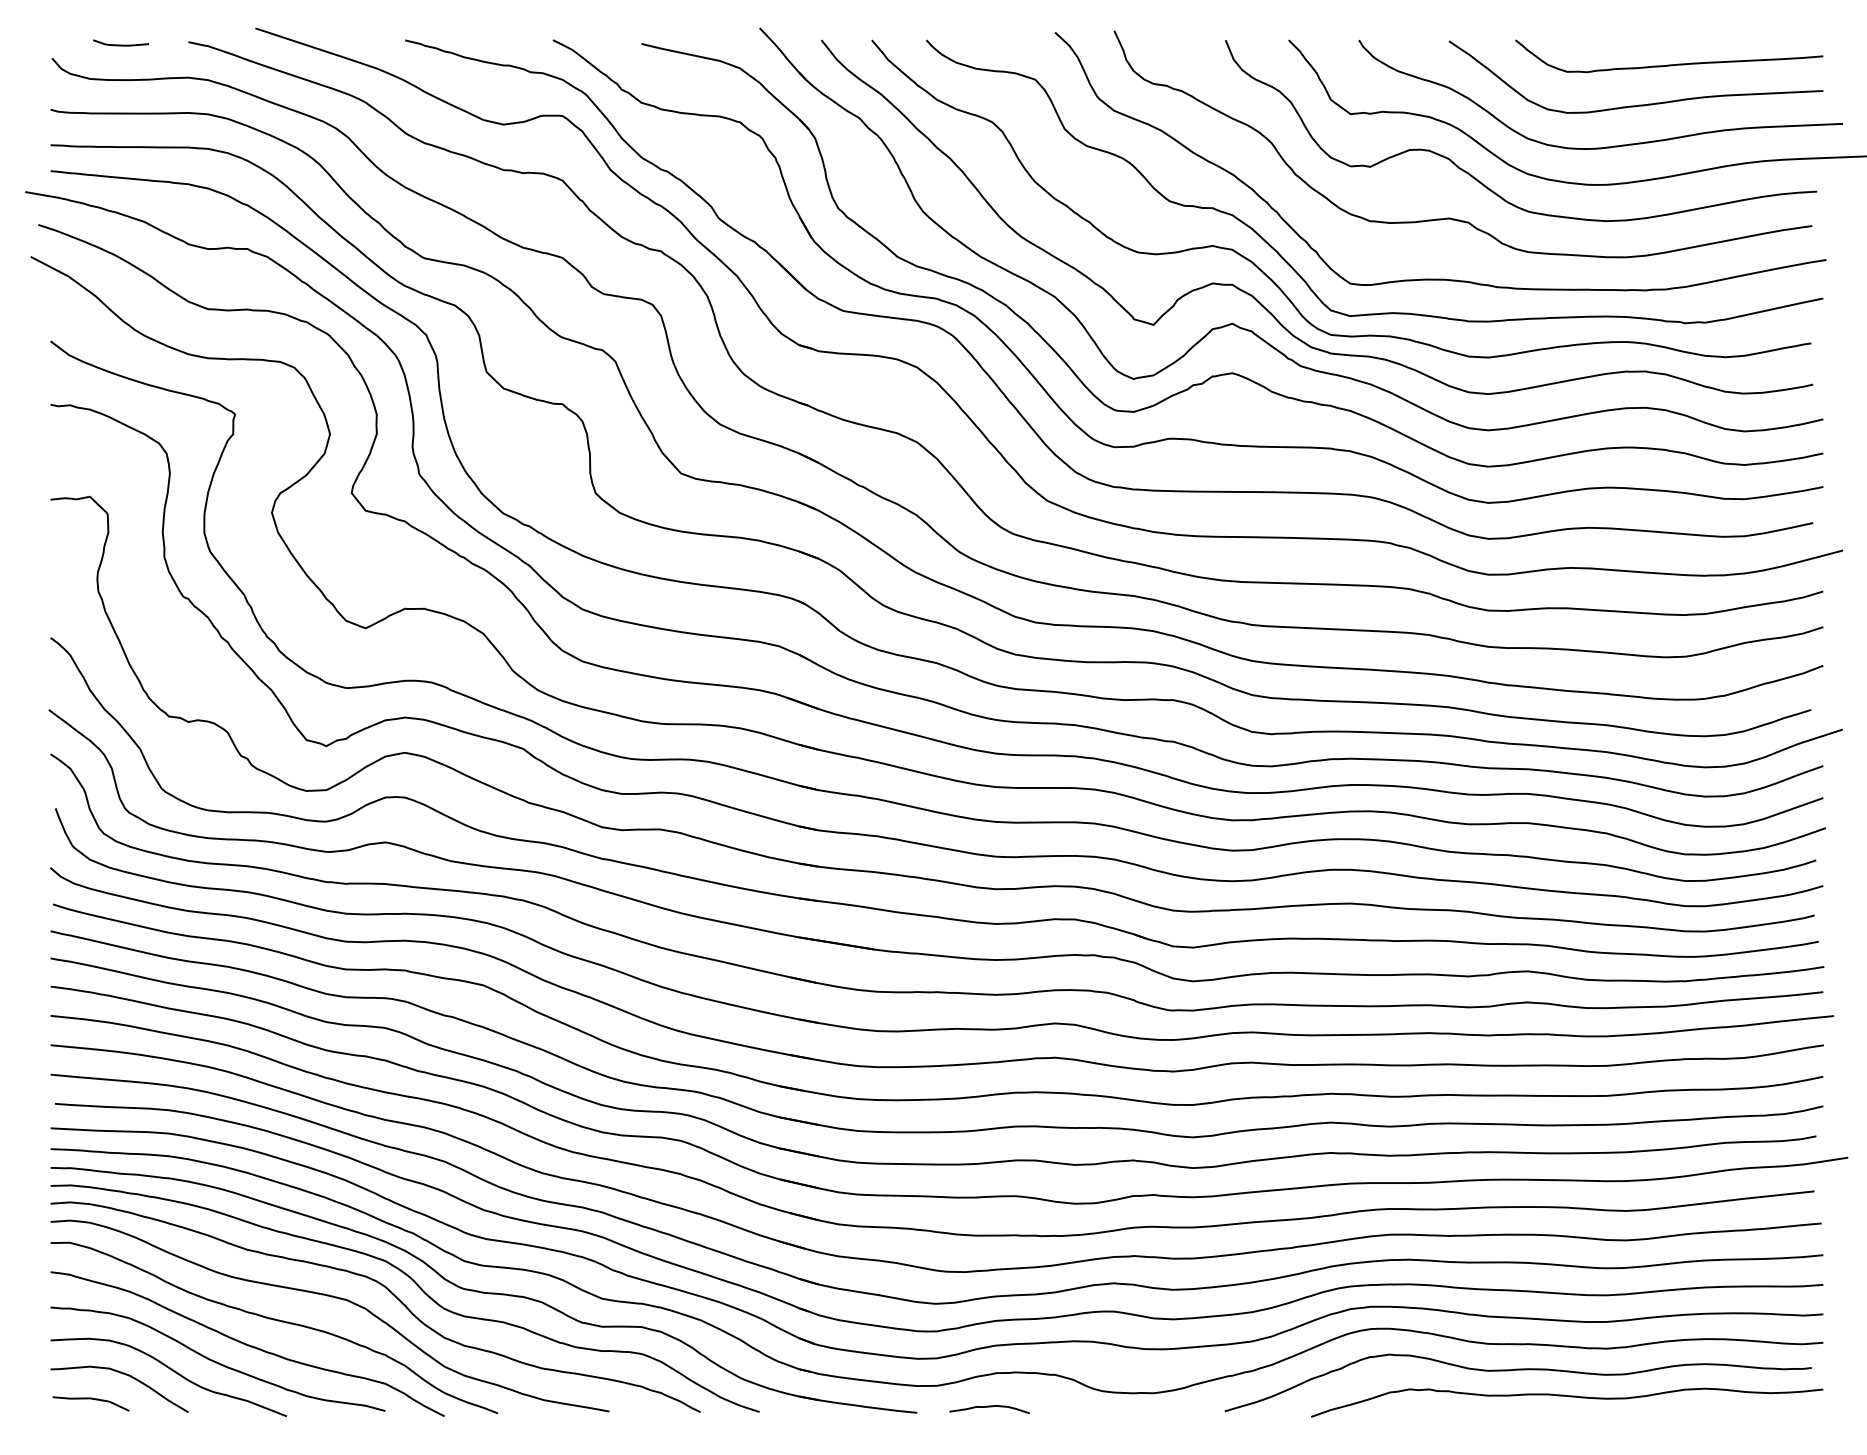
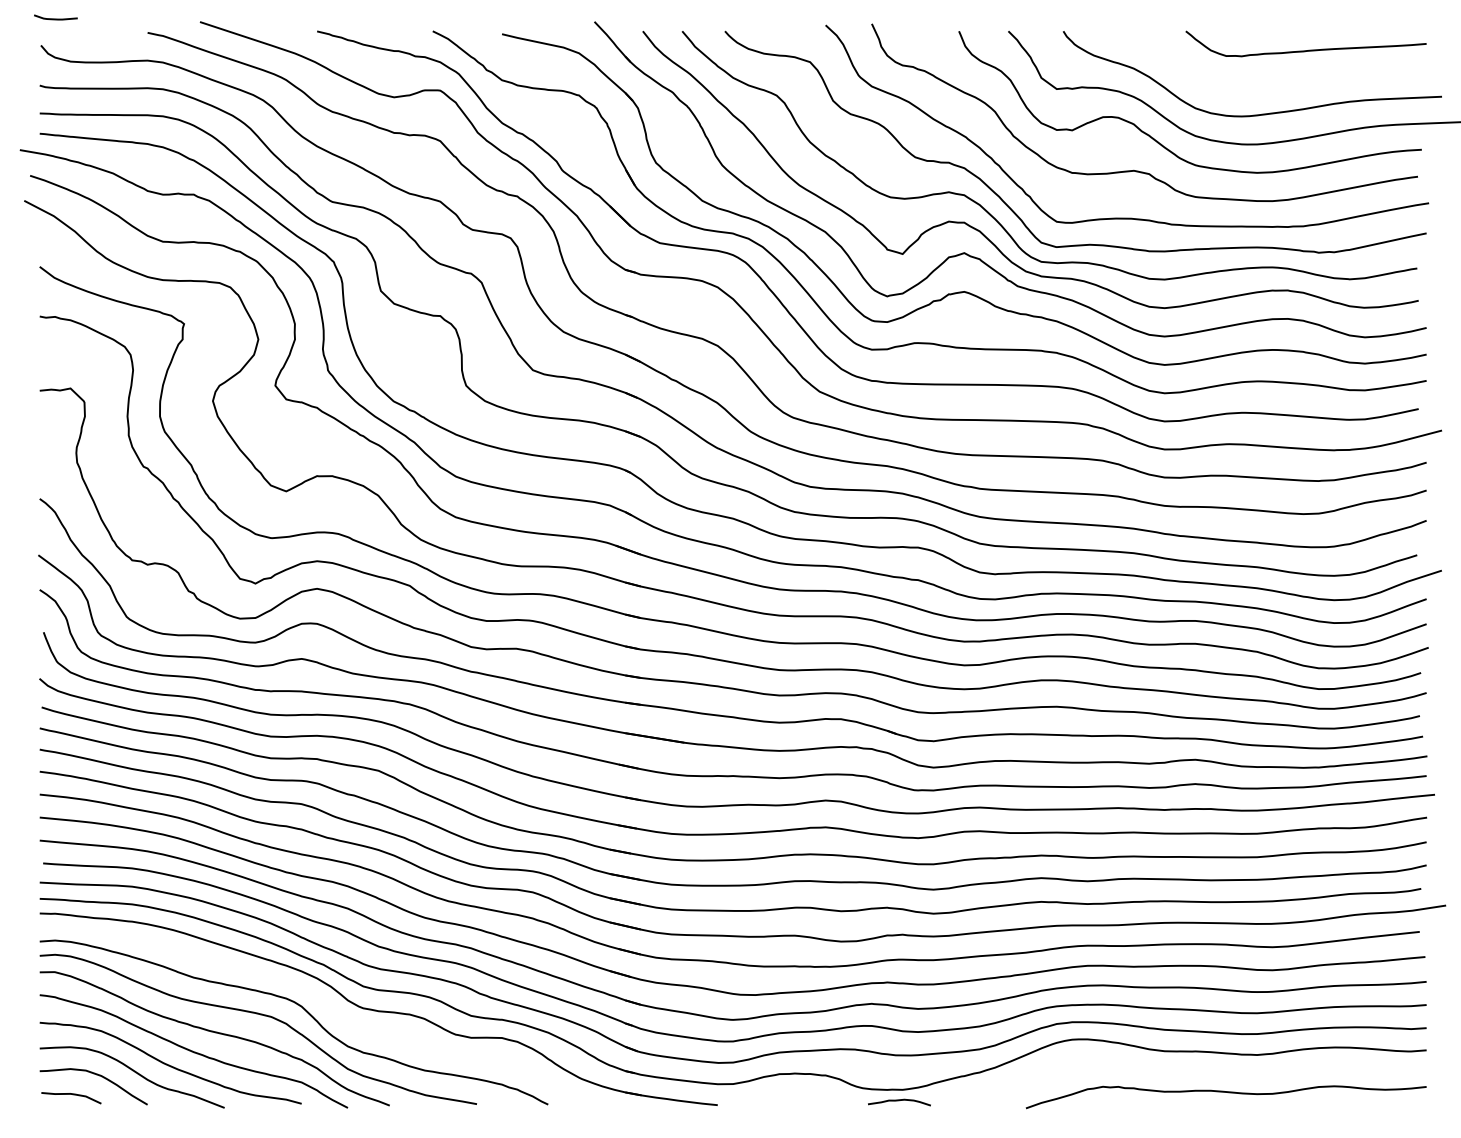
curve: (120, 44) -> (55, 18), moved
curve: (1636, 104) -> (1280, 81), removed
curve: (415, 1285) -> (325, 1005), removed
curve: (1517, 1371) -> (1187, 1072), removed
curve: (989, 1408) -> (899, 1101), moved

